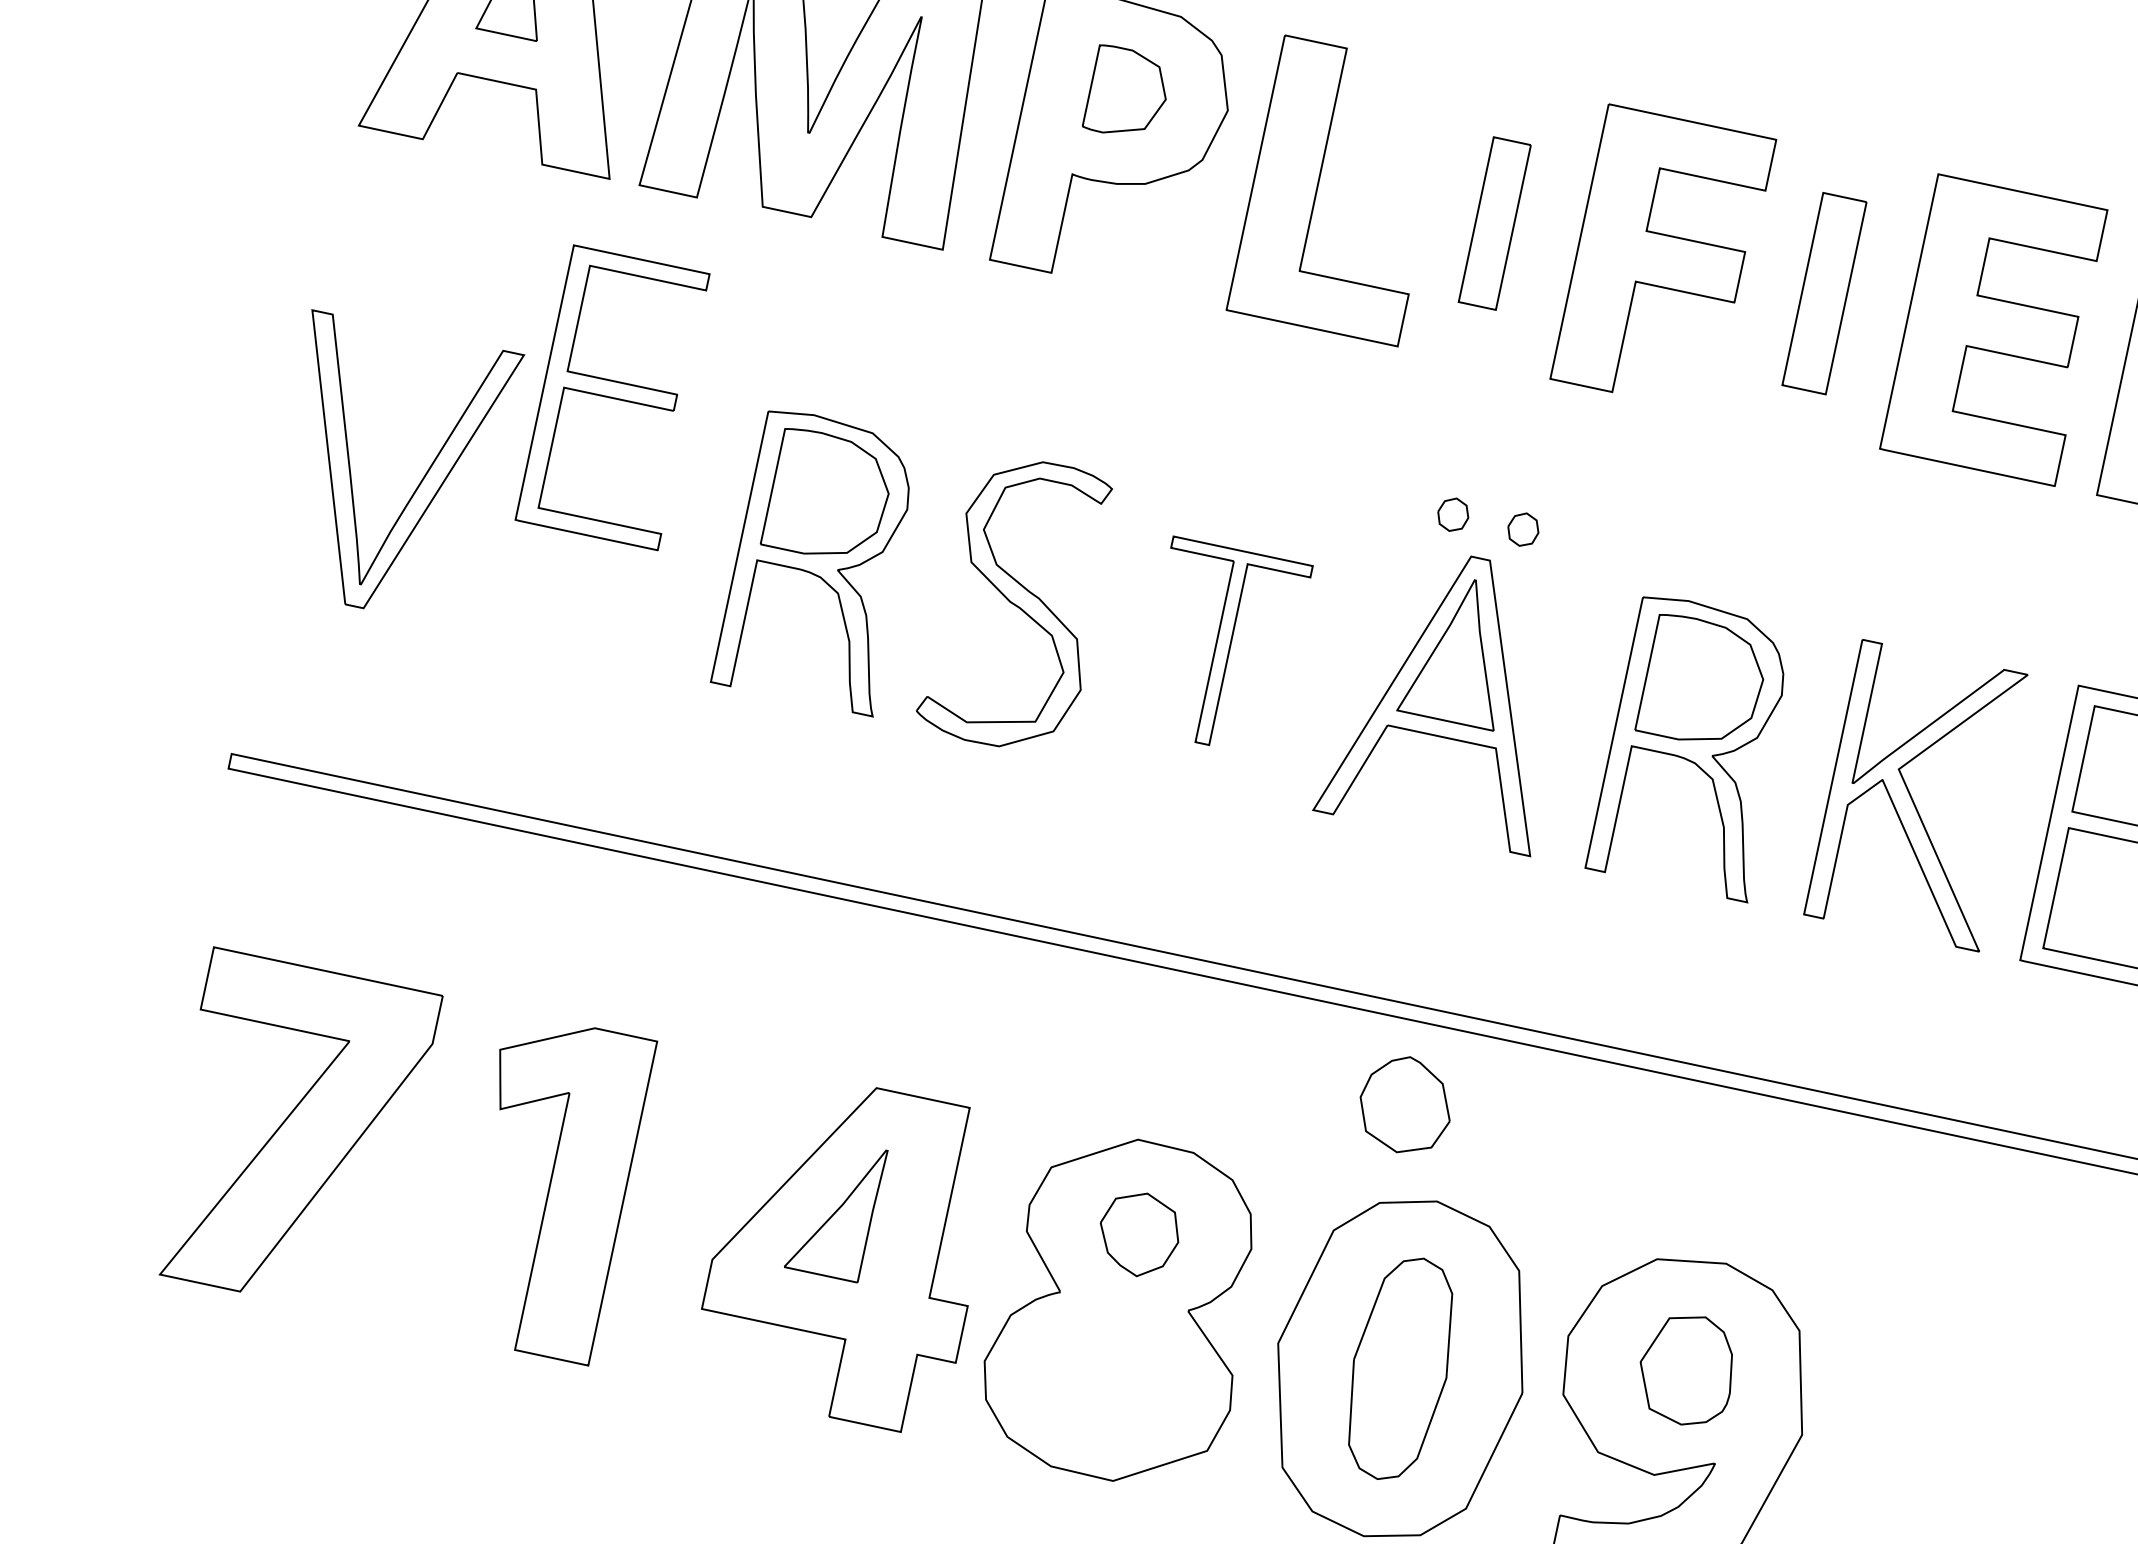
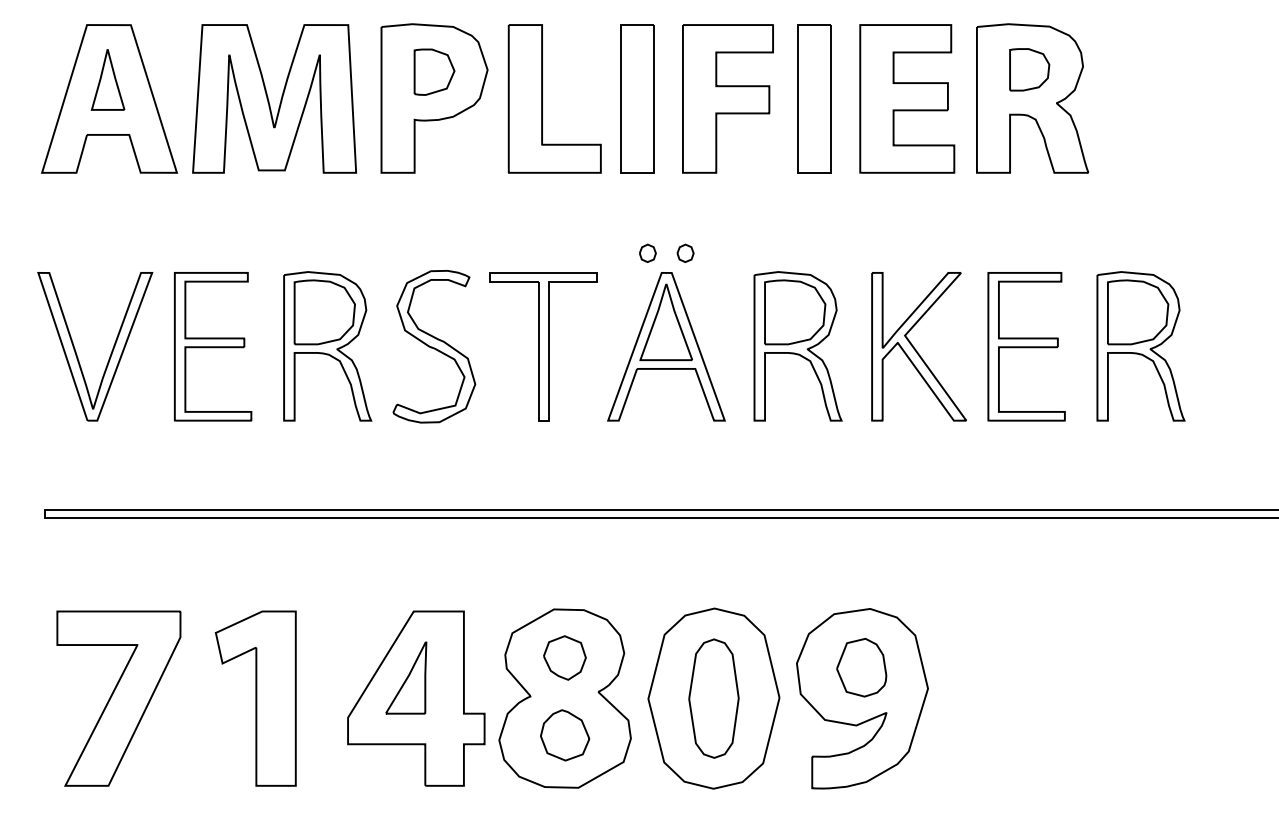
part: (1495, 222) -> (637, 98), size x1.67
part: (1824, 292) -> (814, 98), size x1.43
part: (616, 397) -> (213, 346), moved
part: (1222, 646) -> (543, 346), size x1.43
part: (1406, 1105) -> (565, 735), moved

